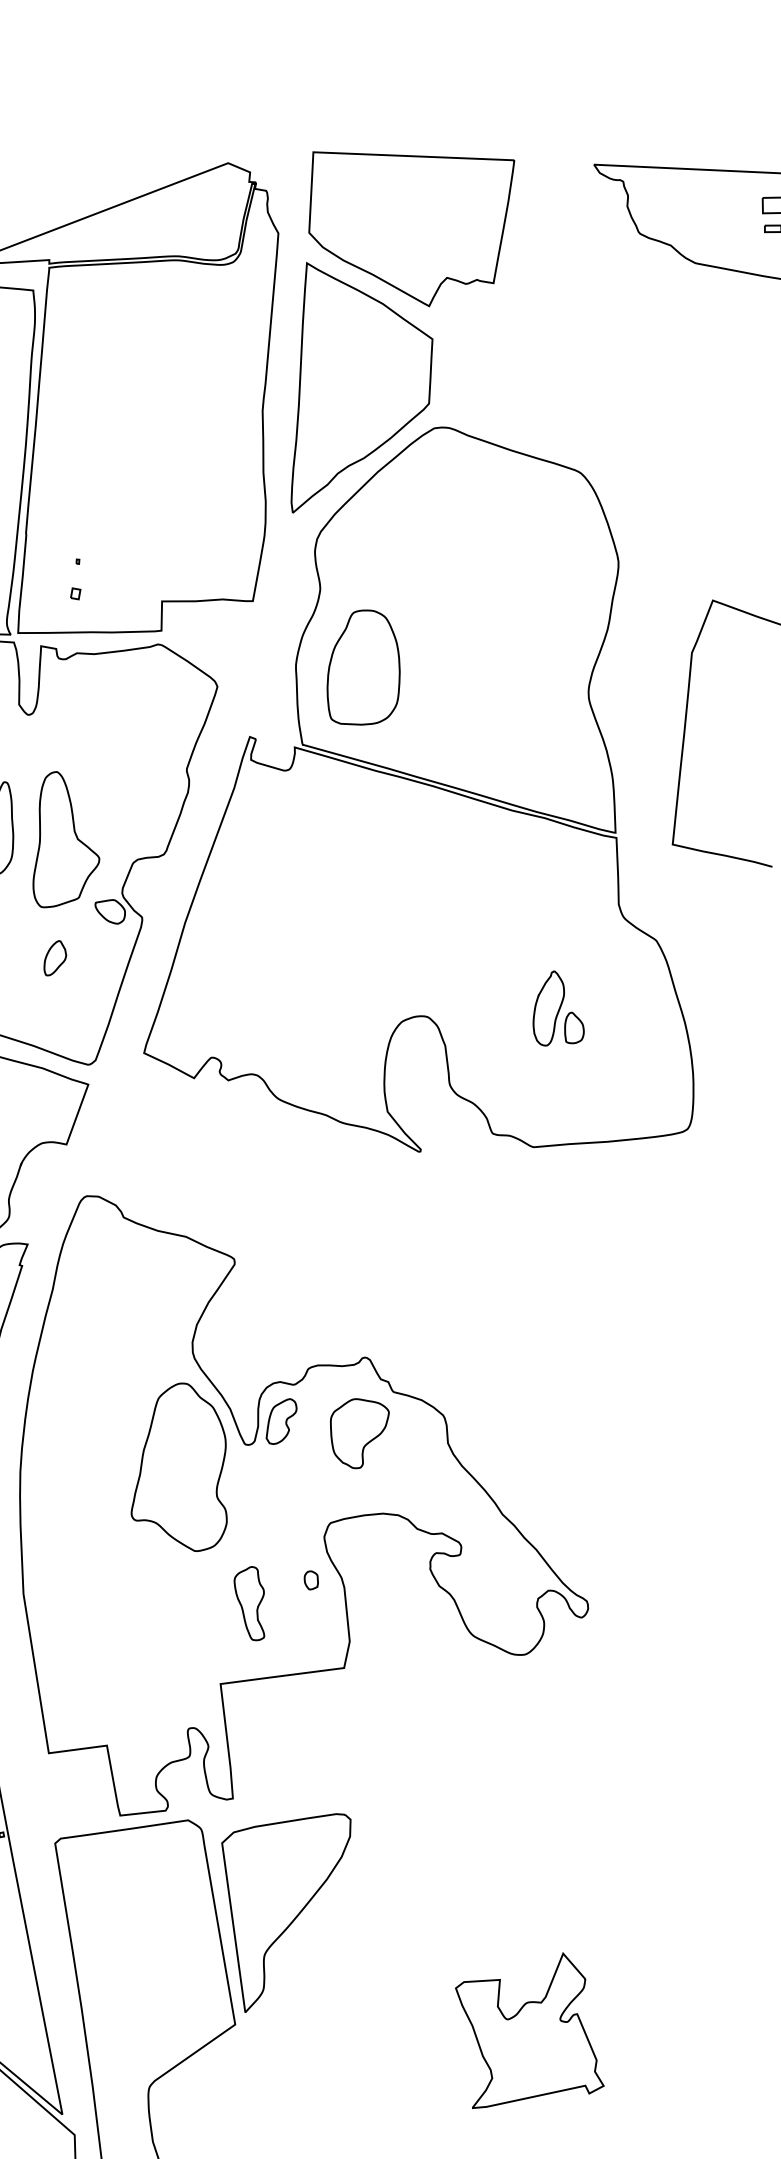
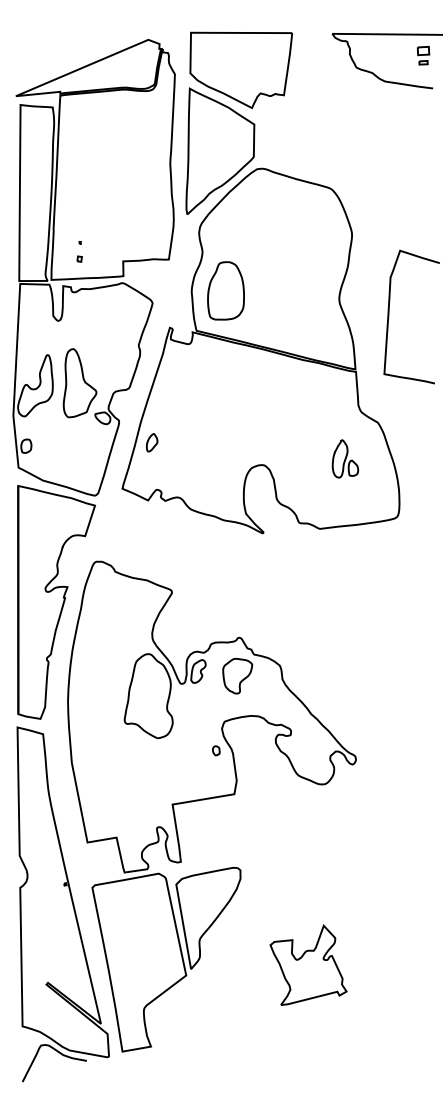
part: (56, 957) -> (152, 442), moved
part: (559, 1008) -> (345, 458), moved
part: (249, 1603) -> (185, 763), removed
part: (529, 2029) -> (308, 964), moved

